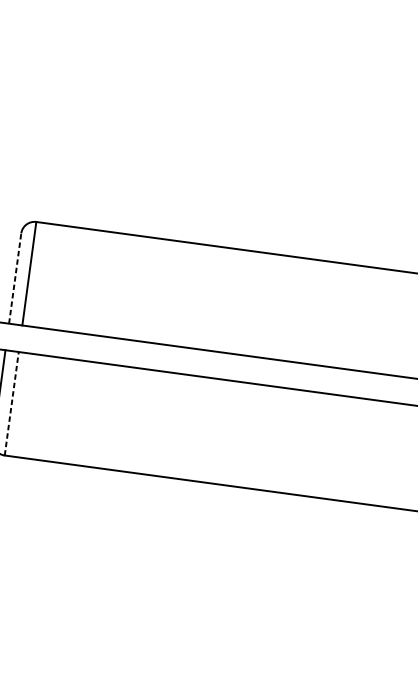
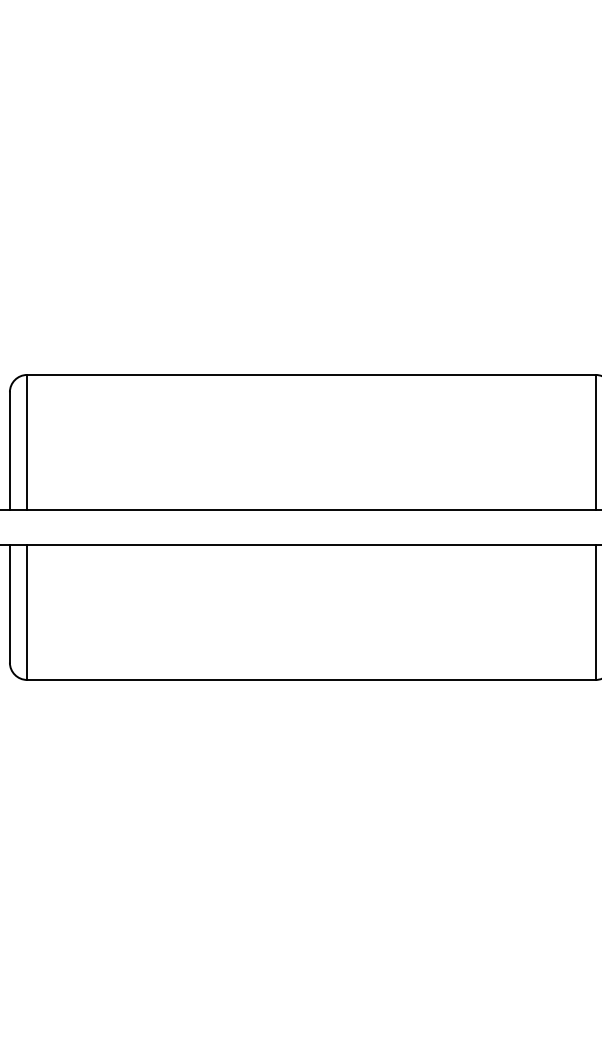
line: (14, 278) -> (9, 451), dashed -> solid
line: (11, 403) -> (27, 612), dashed -> solid

